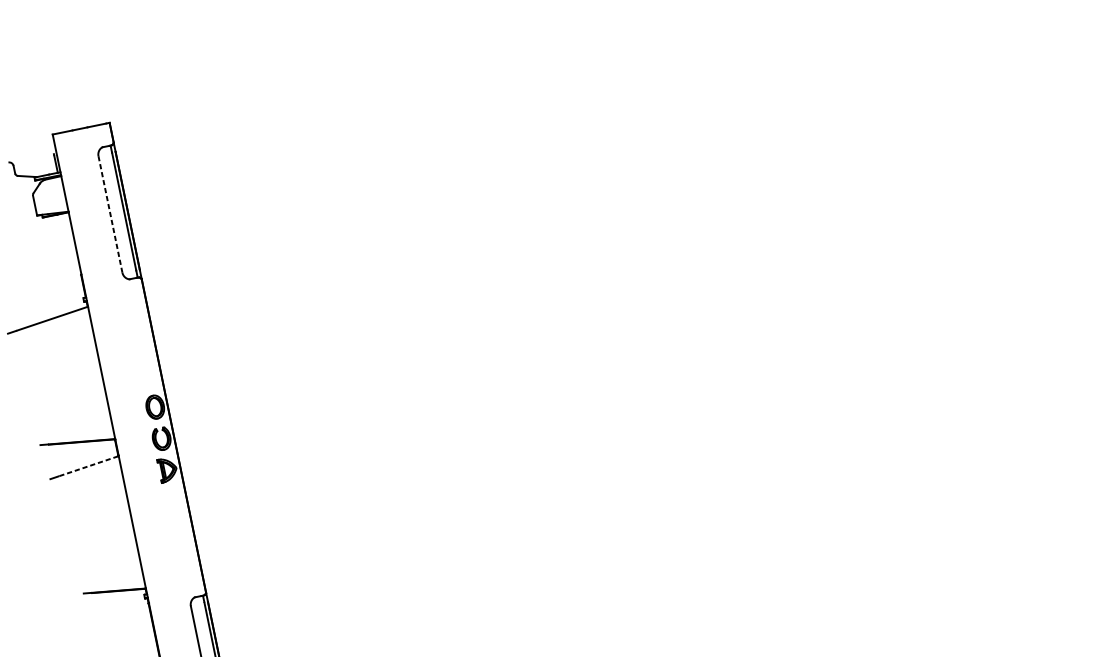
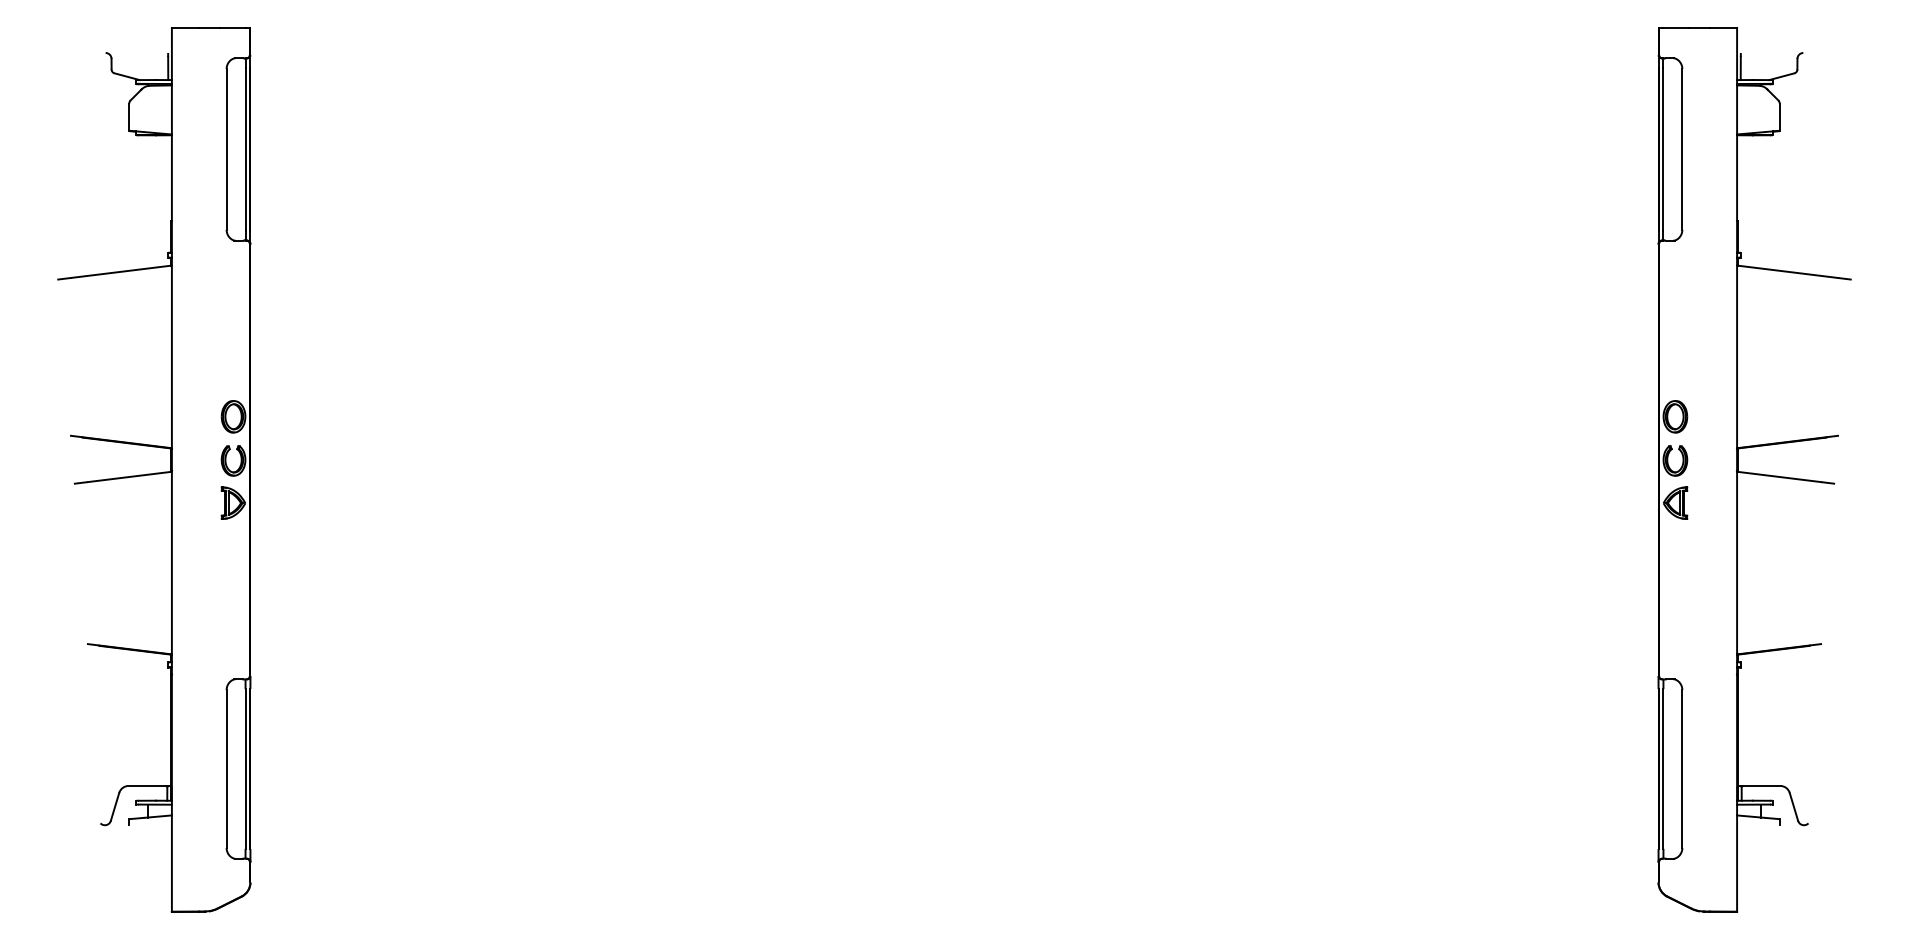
line: (110, 214) -> (226, 149), dashed -> solid
line: (89, 465) -> (130, 476), dashed -> solid

